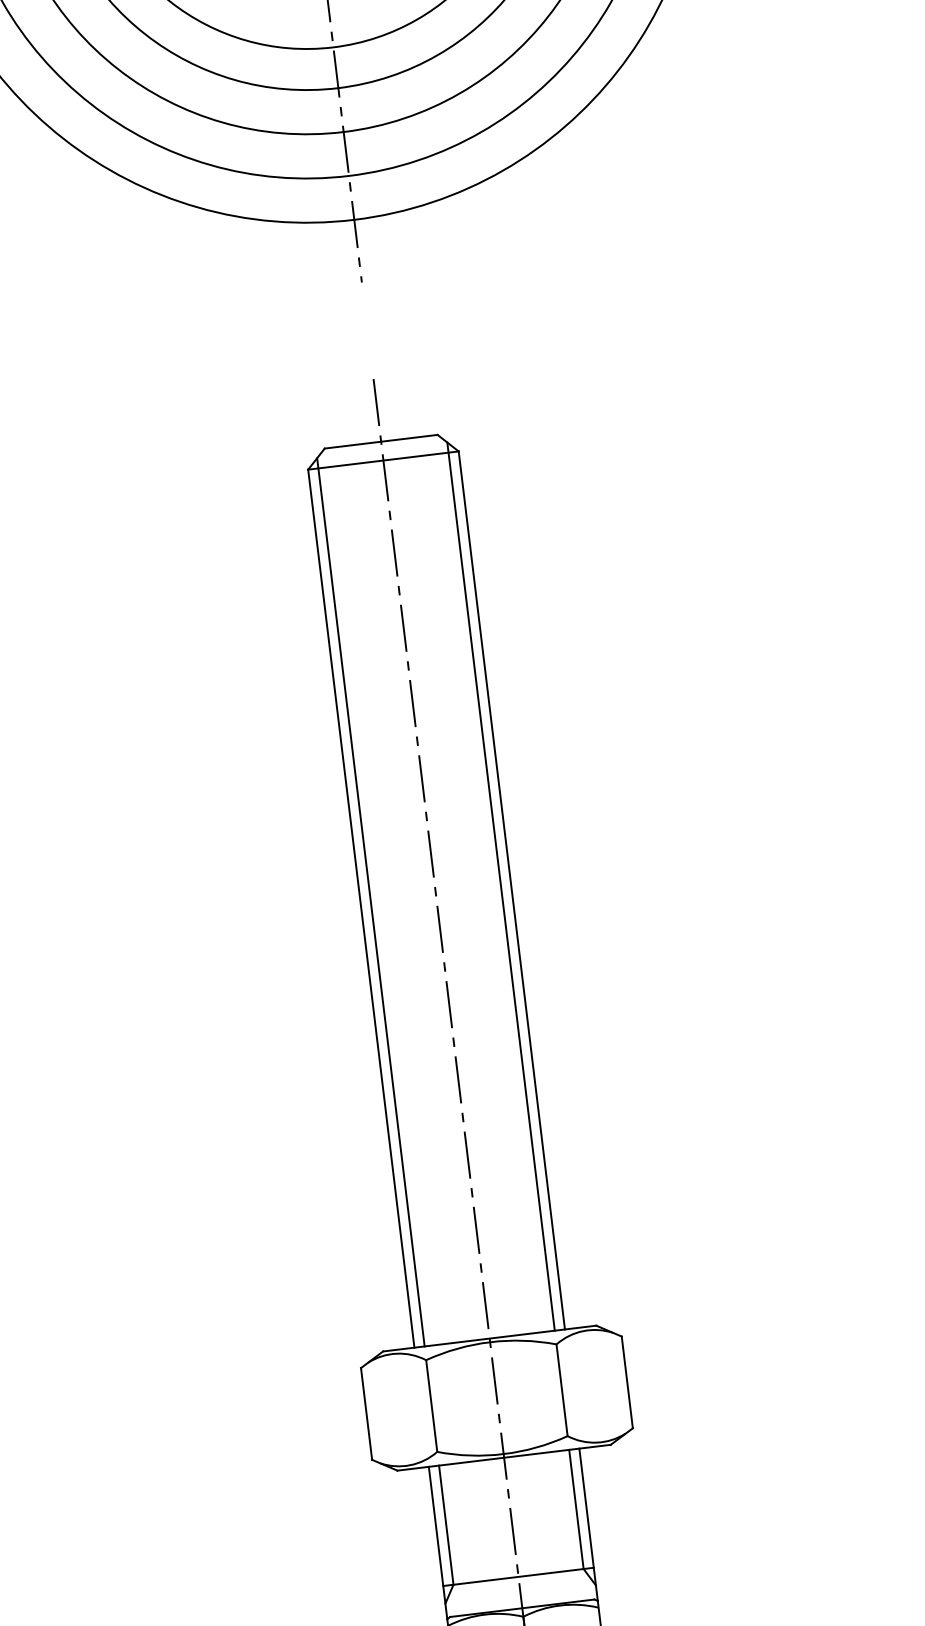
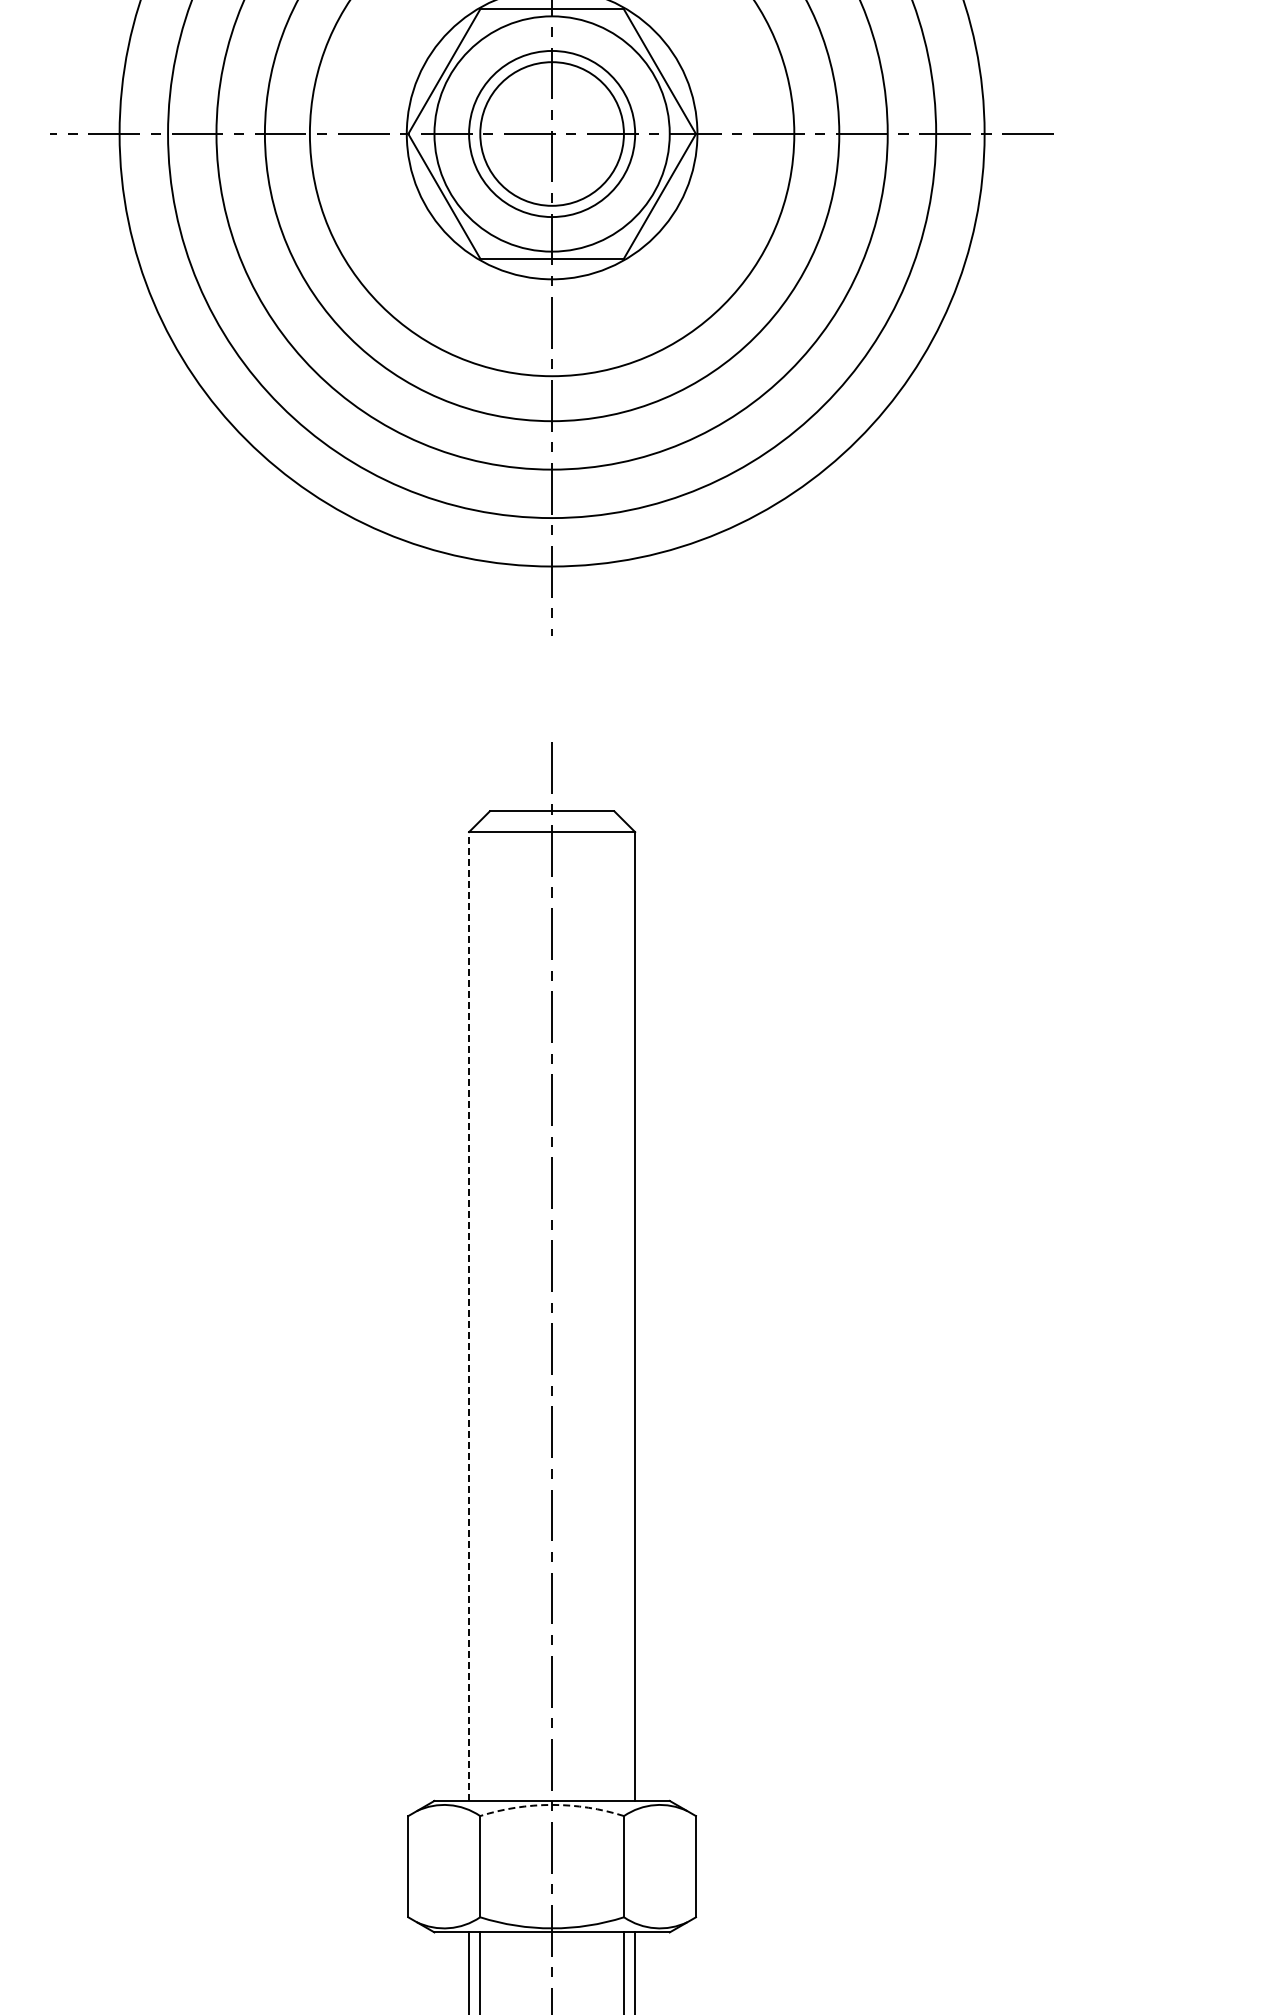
line: (500, 886) -> (623, 1310), removed
line: (371, 901) -> (480, 1310), removed
line: (361, 908) -> (469, 1316), solid -> dashed
arc: (490, 1341) -> (552, 1804), solid -> dashed

